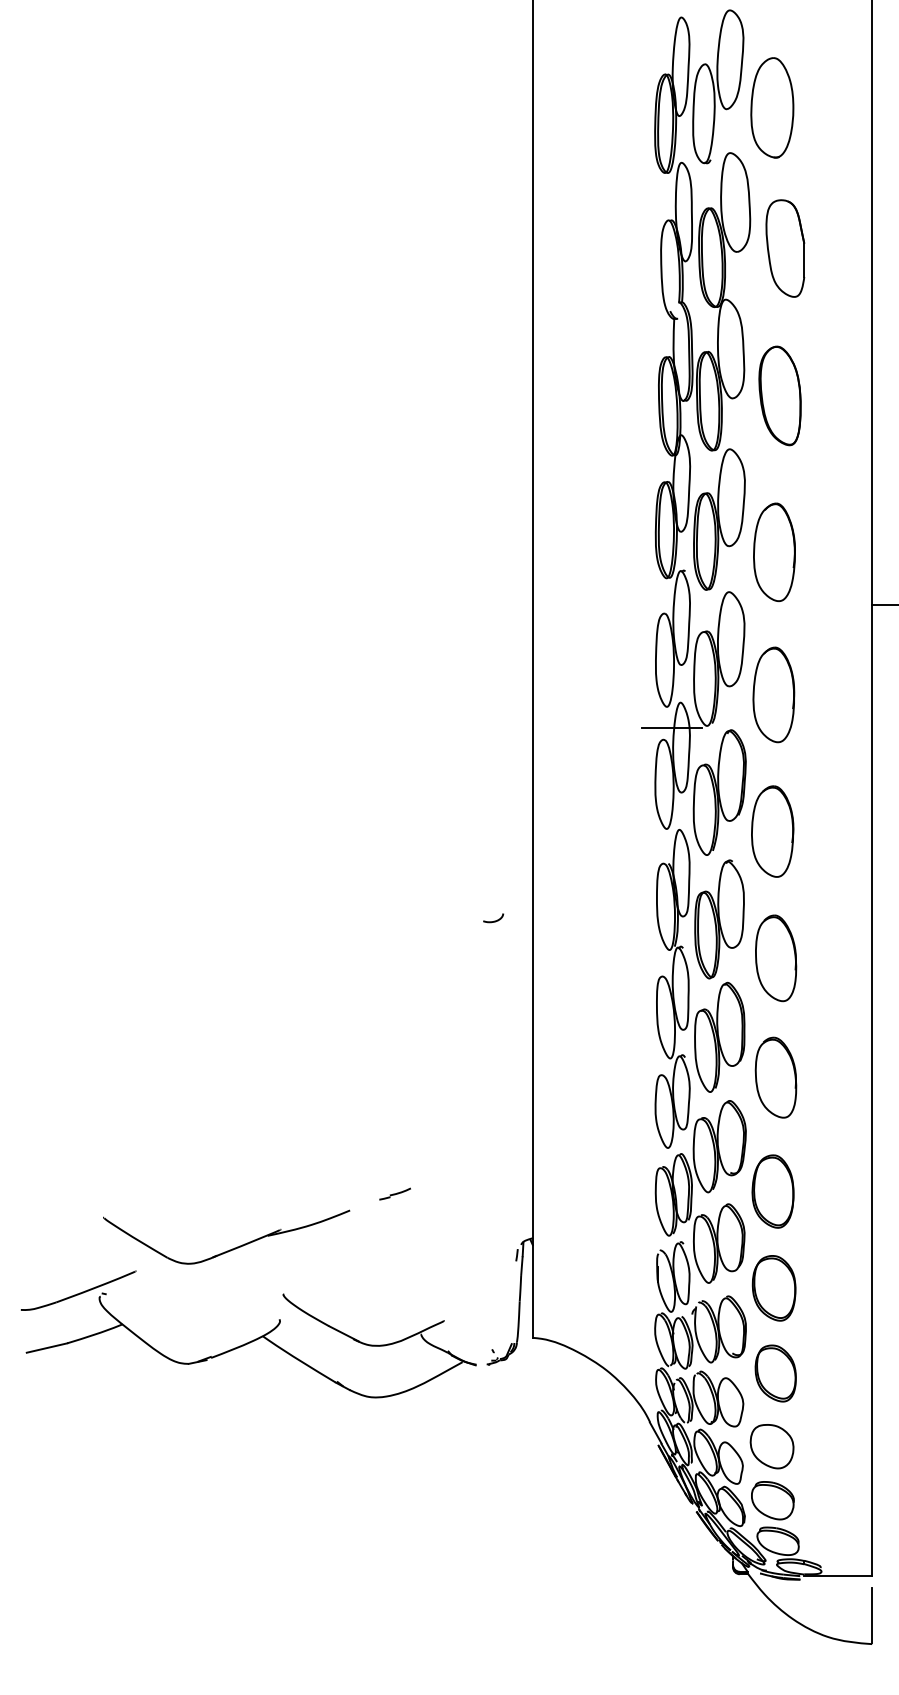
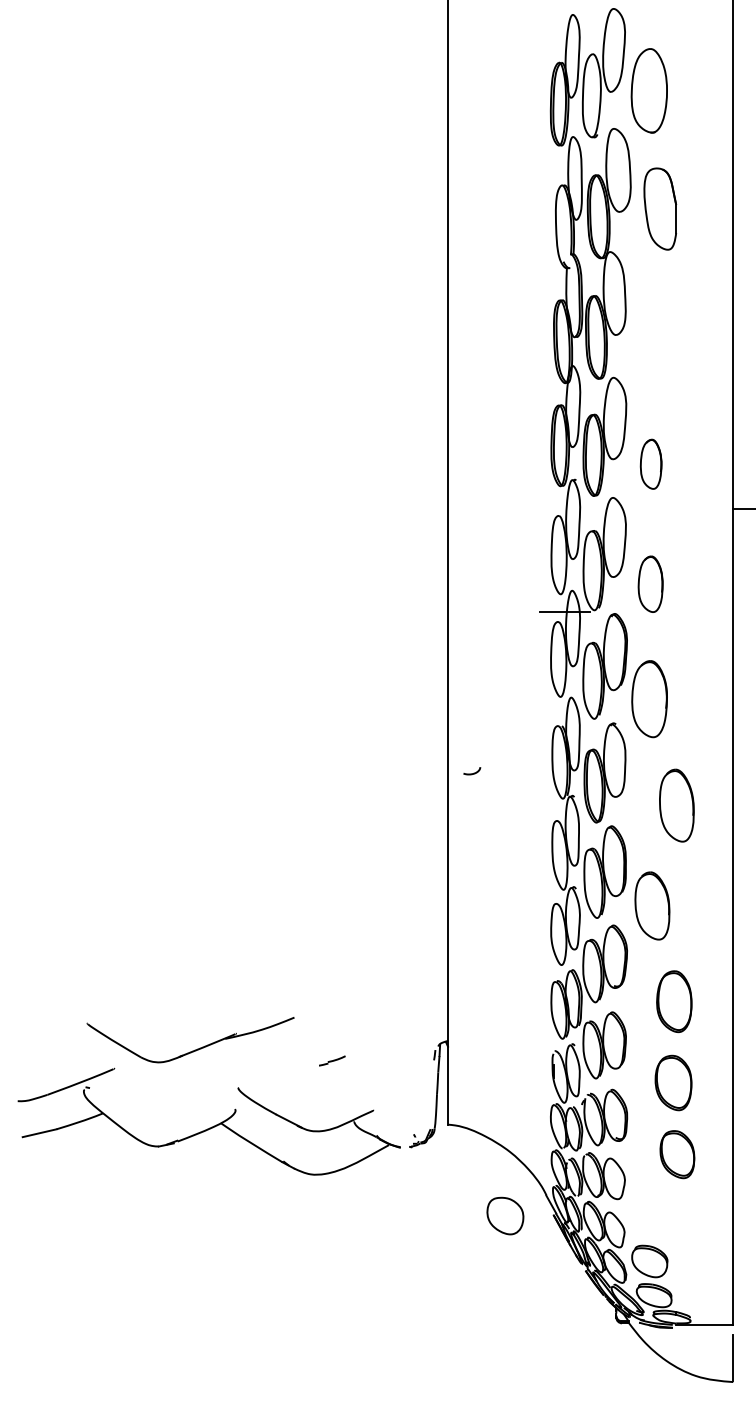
part: (779, 395) -> (655, 332), removed
part: (774, 551) -> (651, 463), size x0.6
part: (773, 694) -> (650, 583), size x0.7
curve: (494, 920) -> (472, 773), moved
part: (776, 958) -> (677, 805), moved
part: (772, 1191) -> (673, 1001), moved
part: (394, 1193) -> (331, 1060), moved
part: (773, 1288) -> (673, 1083), moved
part: (775, 1373) -> (677, 1154), moved
part: (771, 1446) -> (504, 1215), moved

